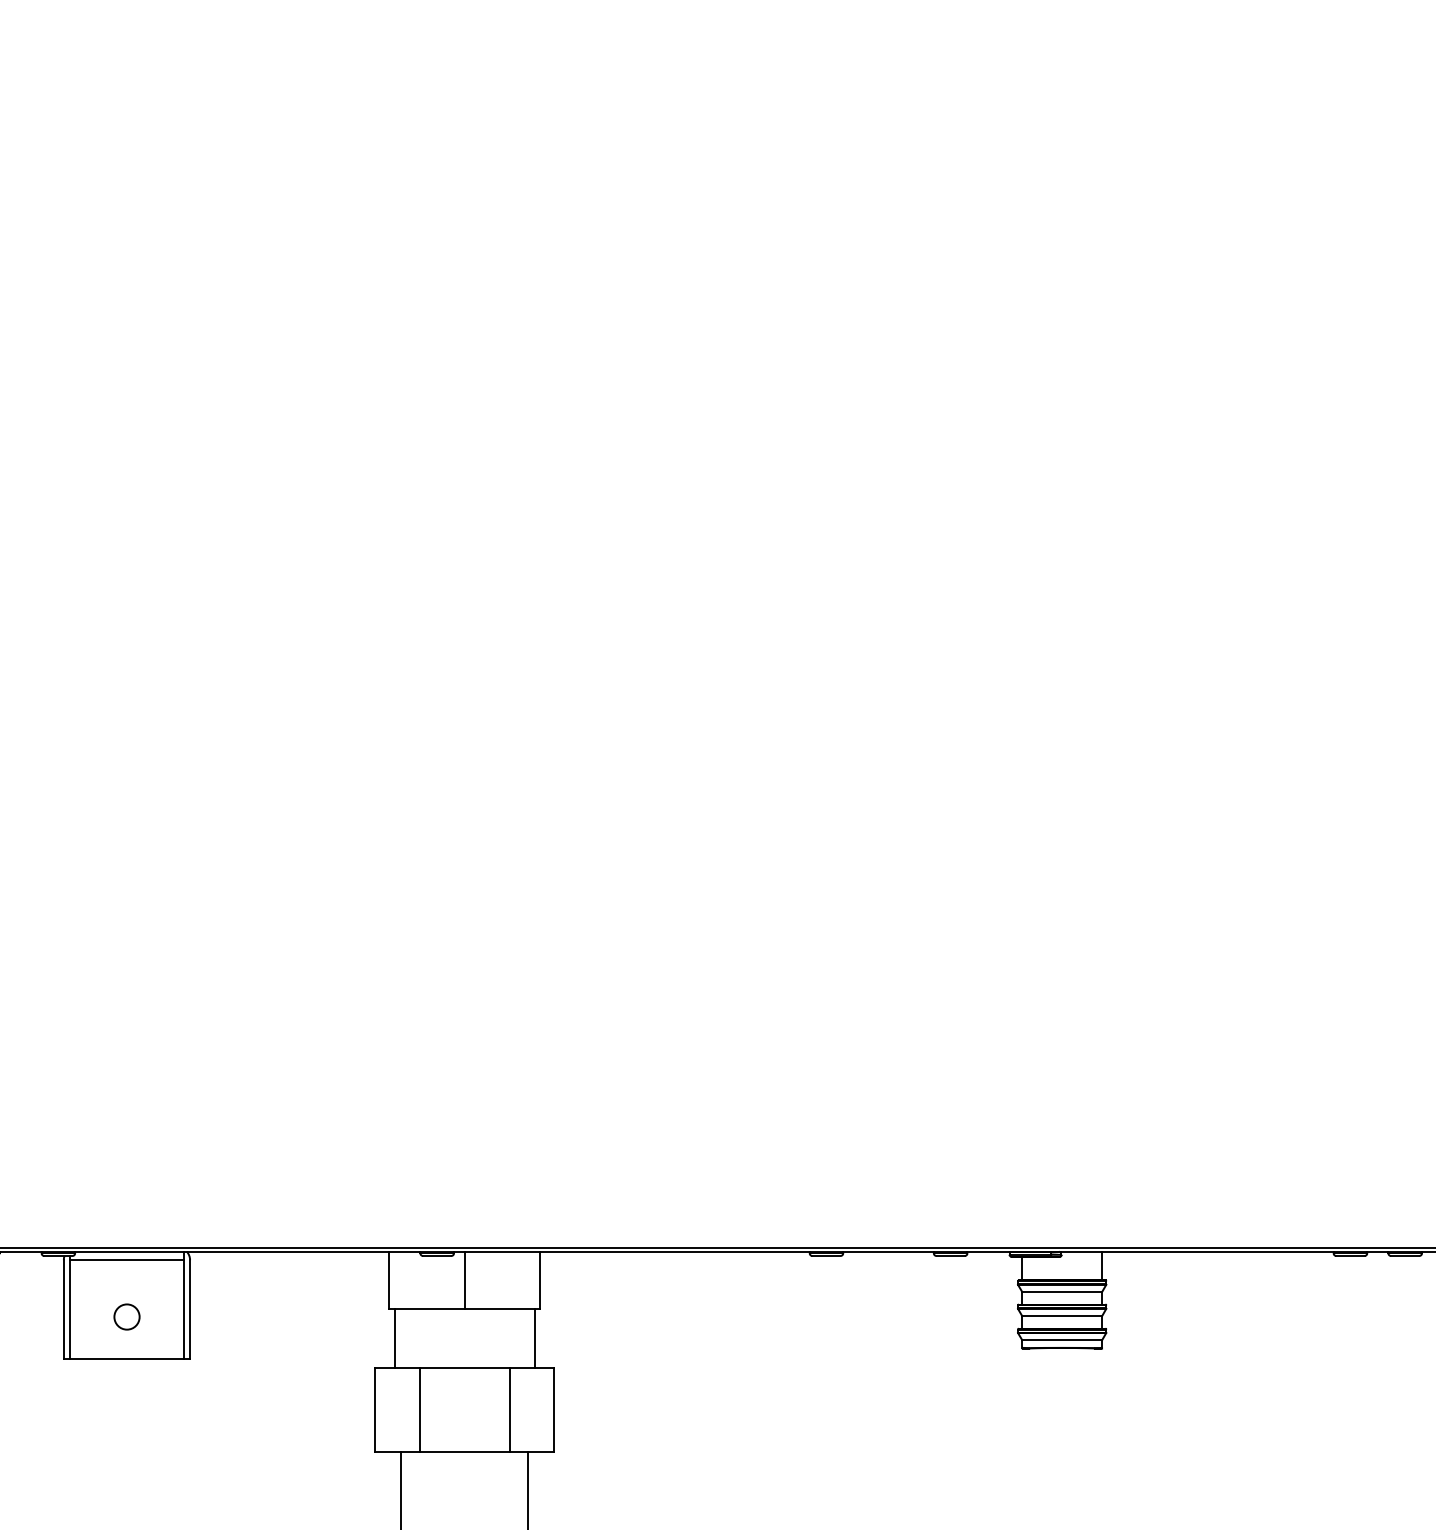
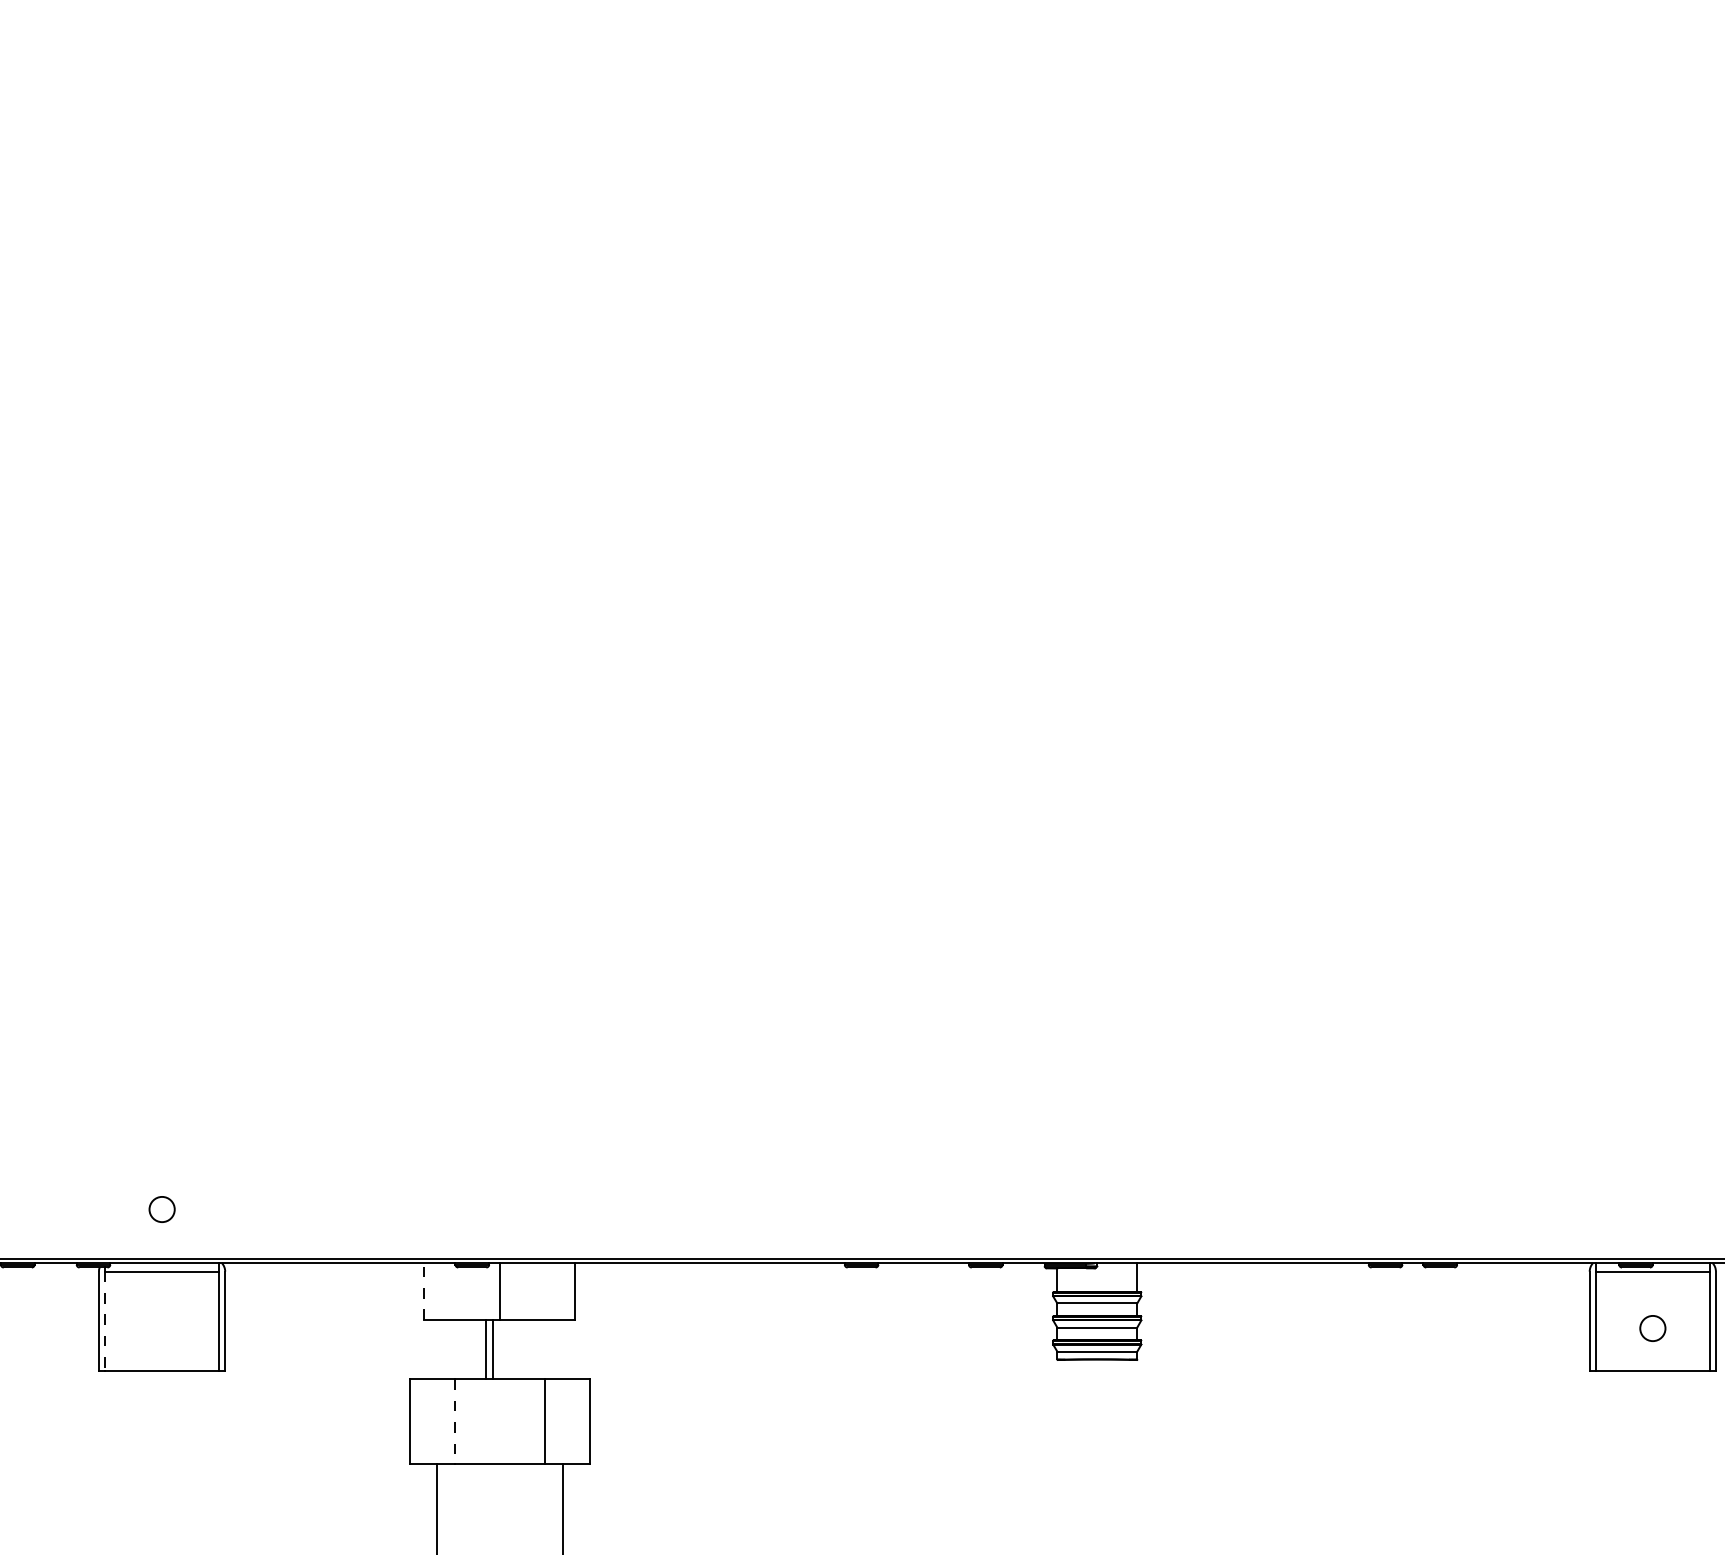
line: (388, 1280) -> (423, 1291), solid -> dashed
line: (70, 1310) -> (105, 1321), solid -> dashed
circle: (126, 1317) -> (161, 1209), moved
line: (394, 1338) -> (485, 1349), moved
line: (534, 1338) -> (492, 1349), moved
line: (419, 1411) -> (454, 1422), solid -> dashed

